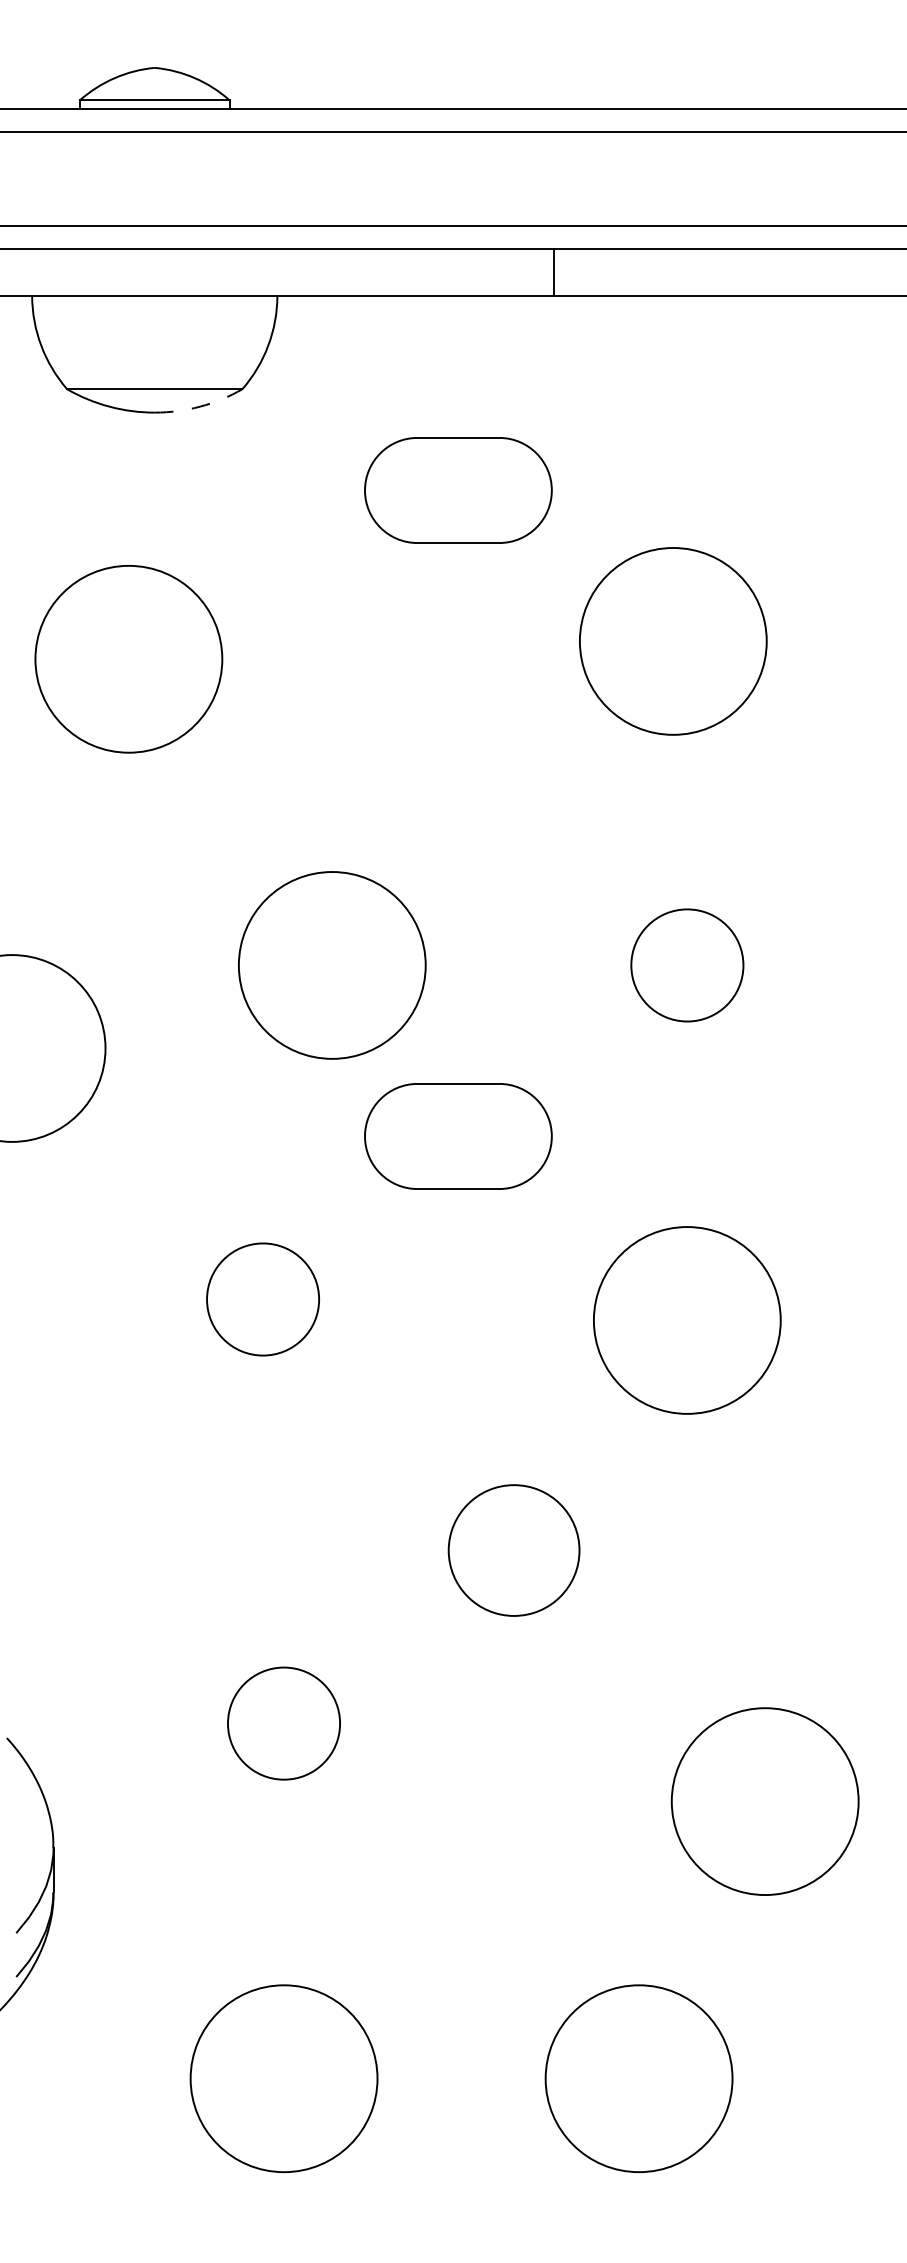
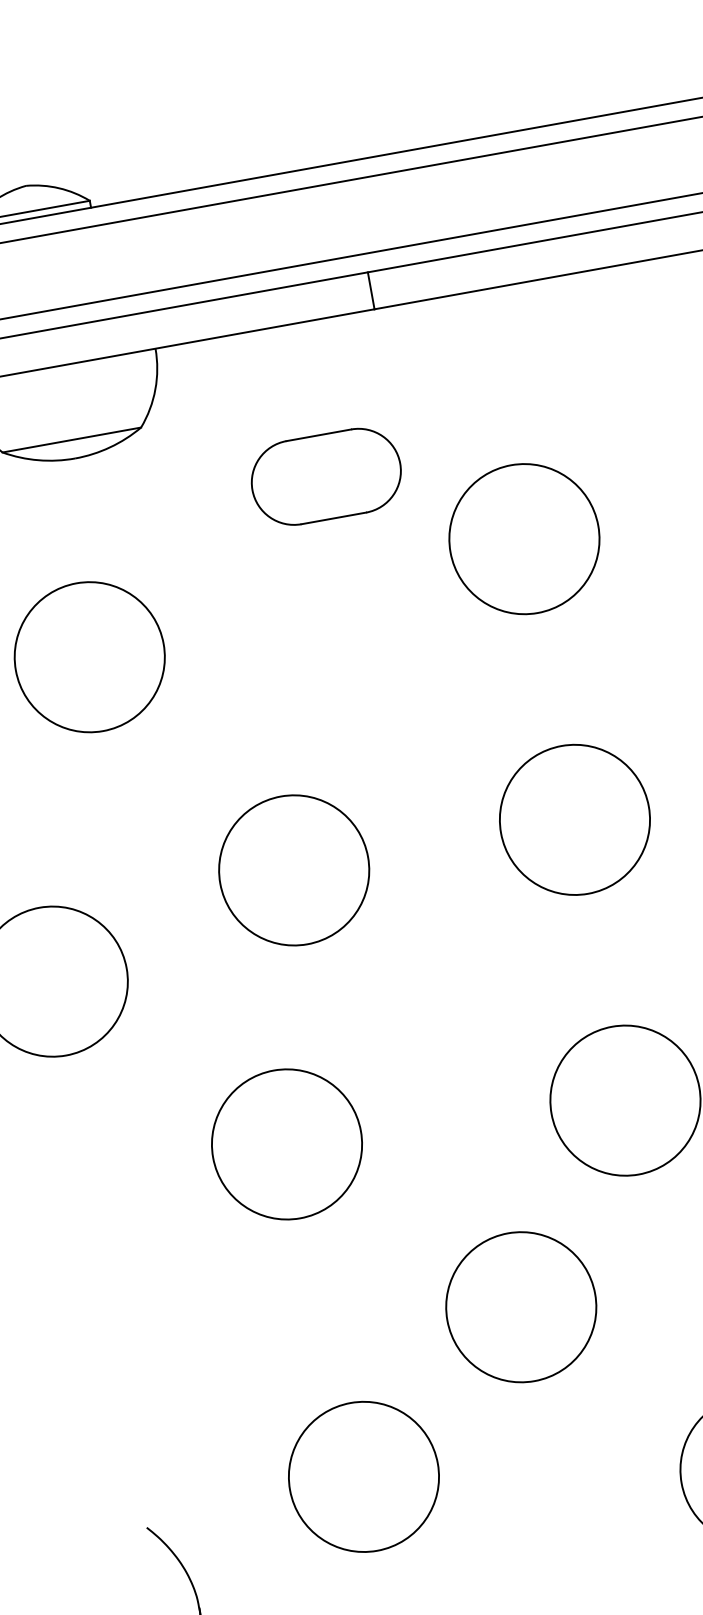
arc: (200, 406) -> (110, 447), dashed -> solid
circle: (673, 641) -> (524, 539), moved
circle: (687, 965) -> (575, 819), size x1.67
part: (458, 1136) -> (418, 987), removed
circle: (262, 1299) -> (286, 1144), size x1.67
circle: (513, 1550) -> (520, 1307), size x1.43
circle: (283, 1723) -> (363, 1476), size x1.67

